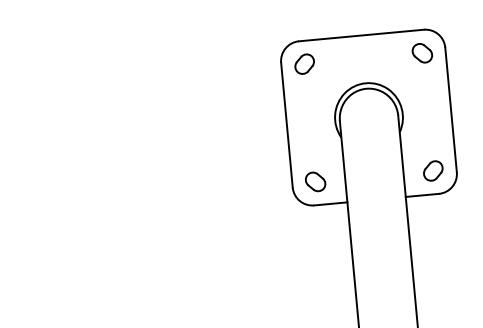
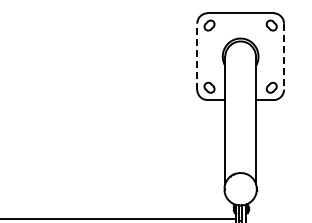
line: (451, 109) -> (284, 56), solid -> dashed
line: (287, 124) -> (197, 56), solid -> dashed

